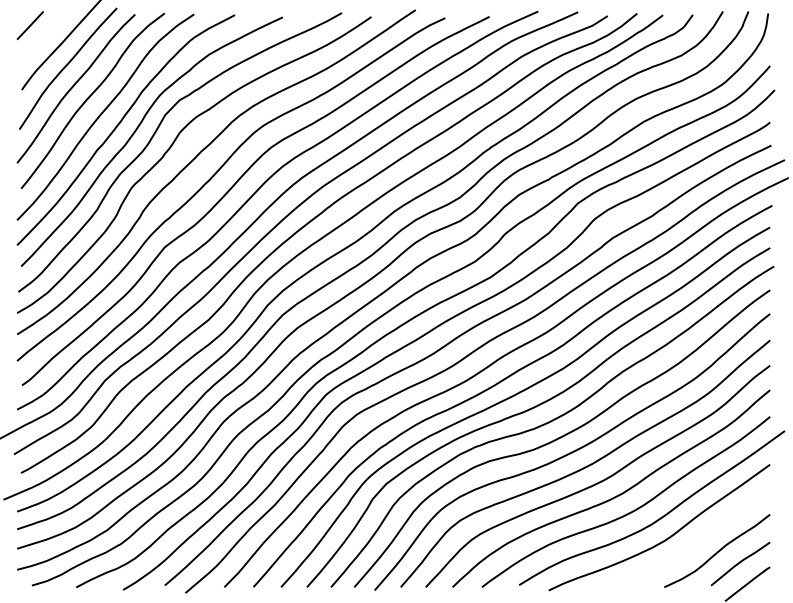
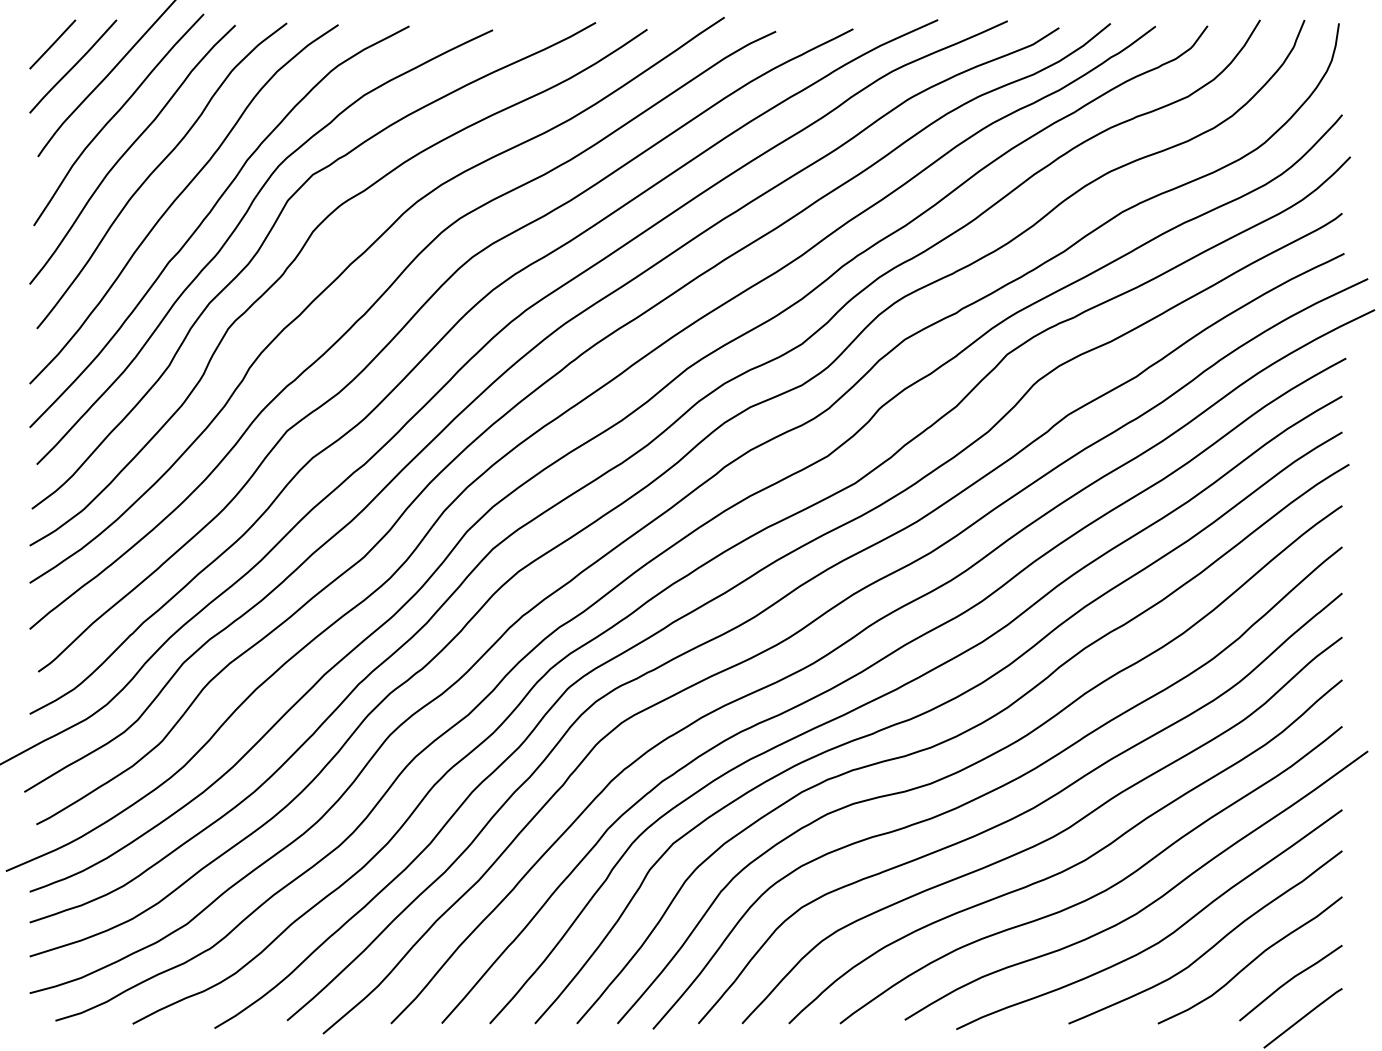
line: (41, 38) -> (72, 67), added
curve: (696, 541) -> (1213, 943), added

